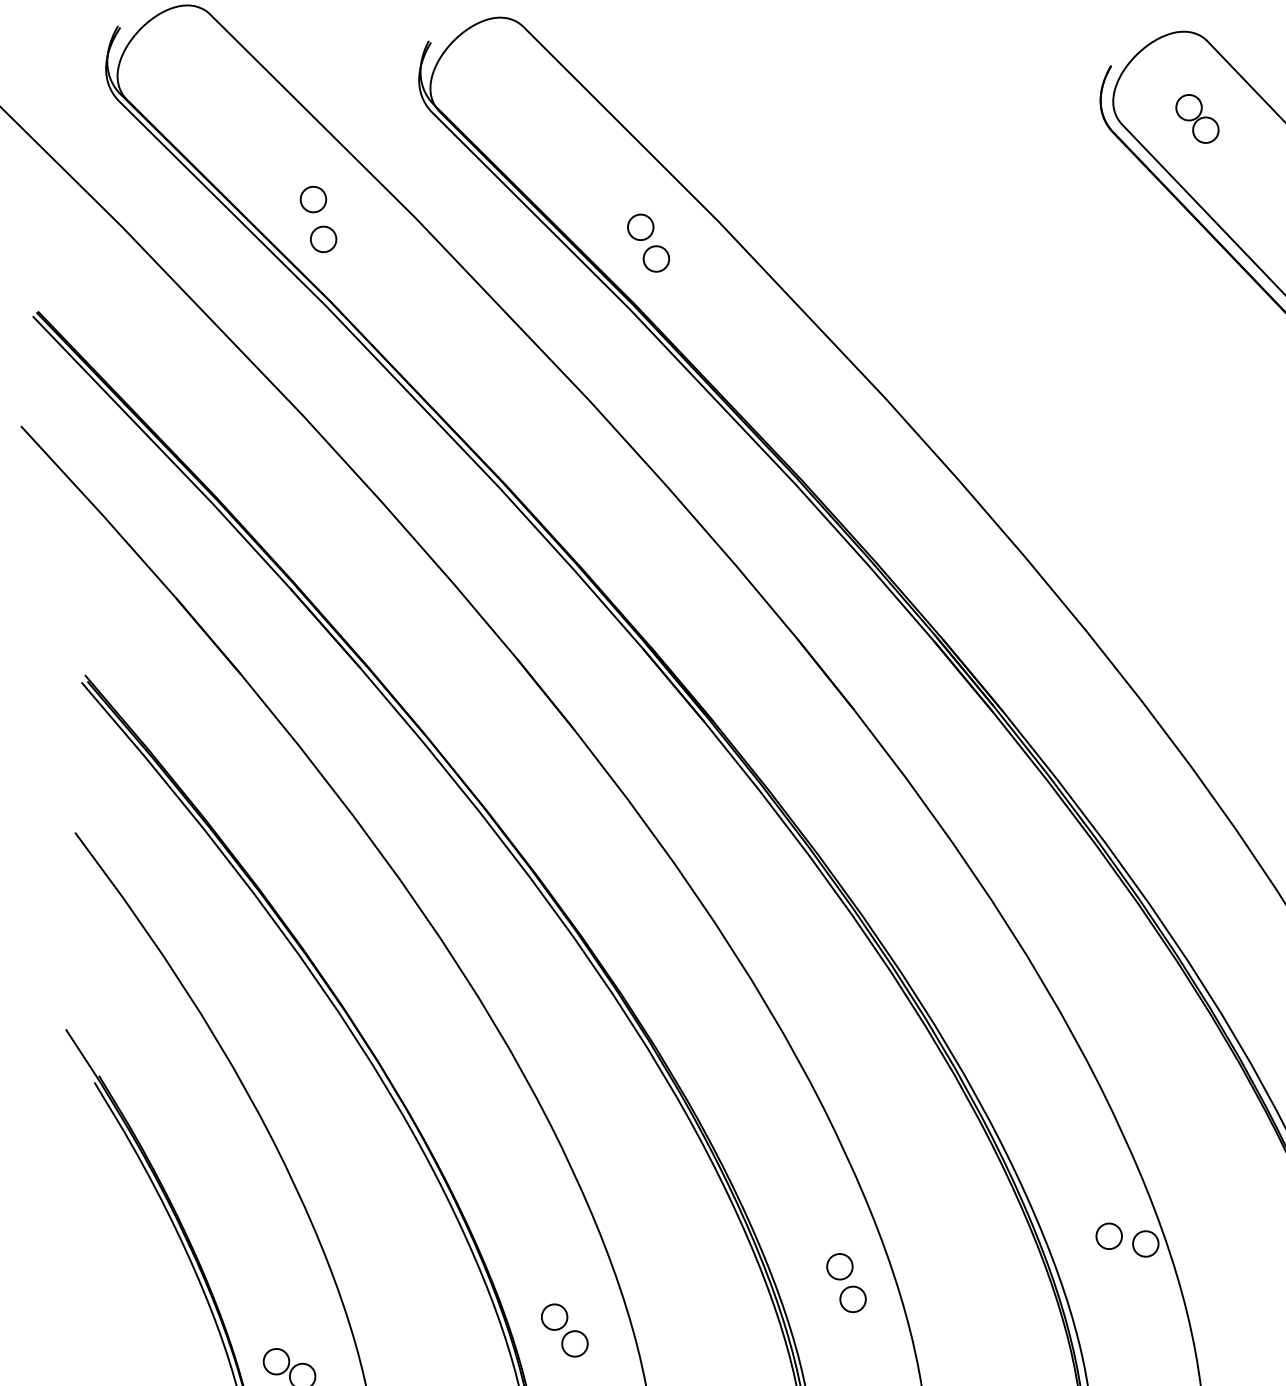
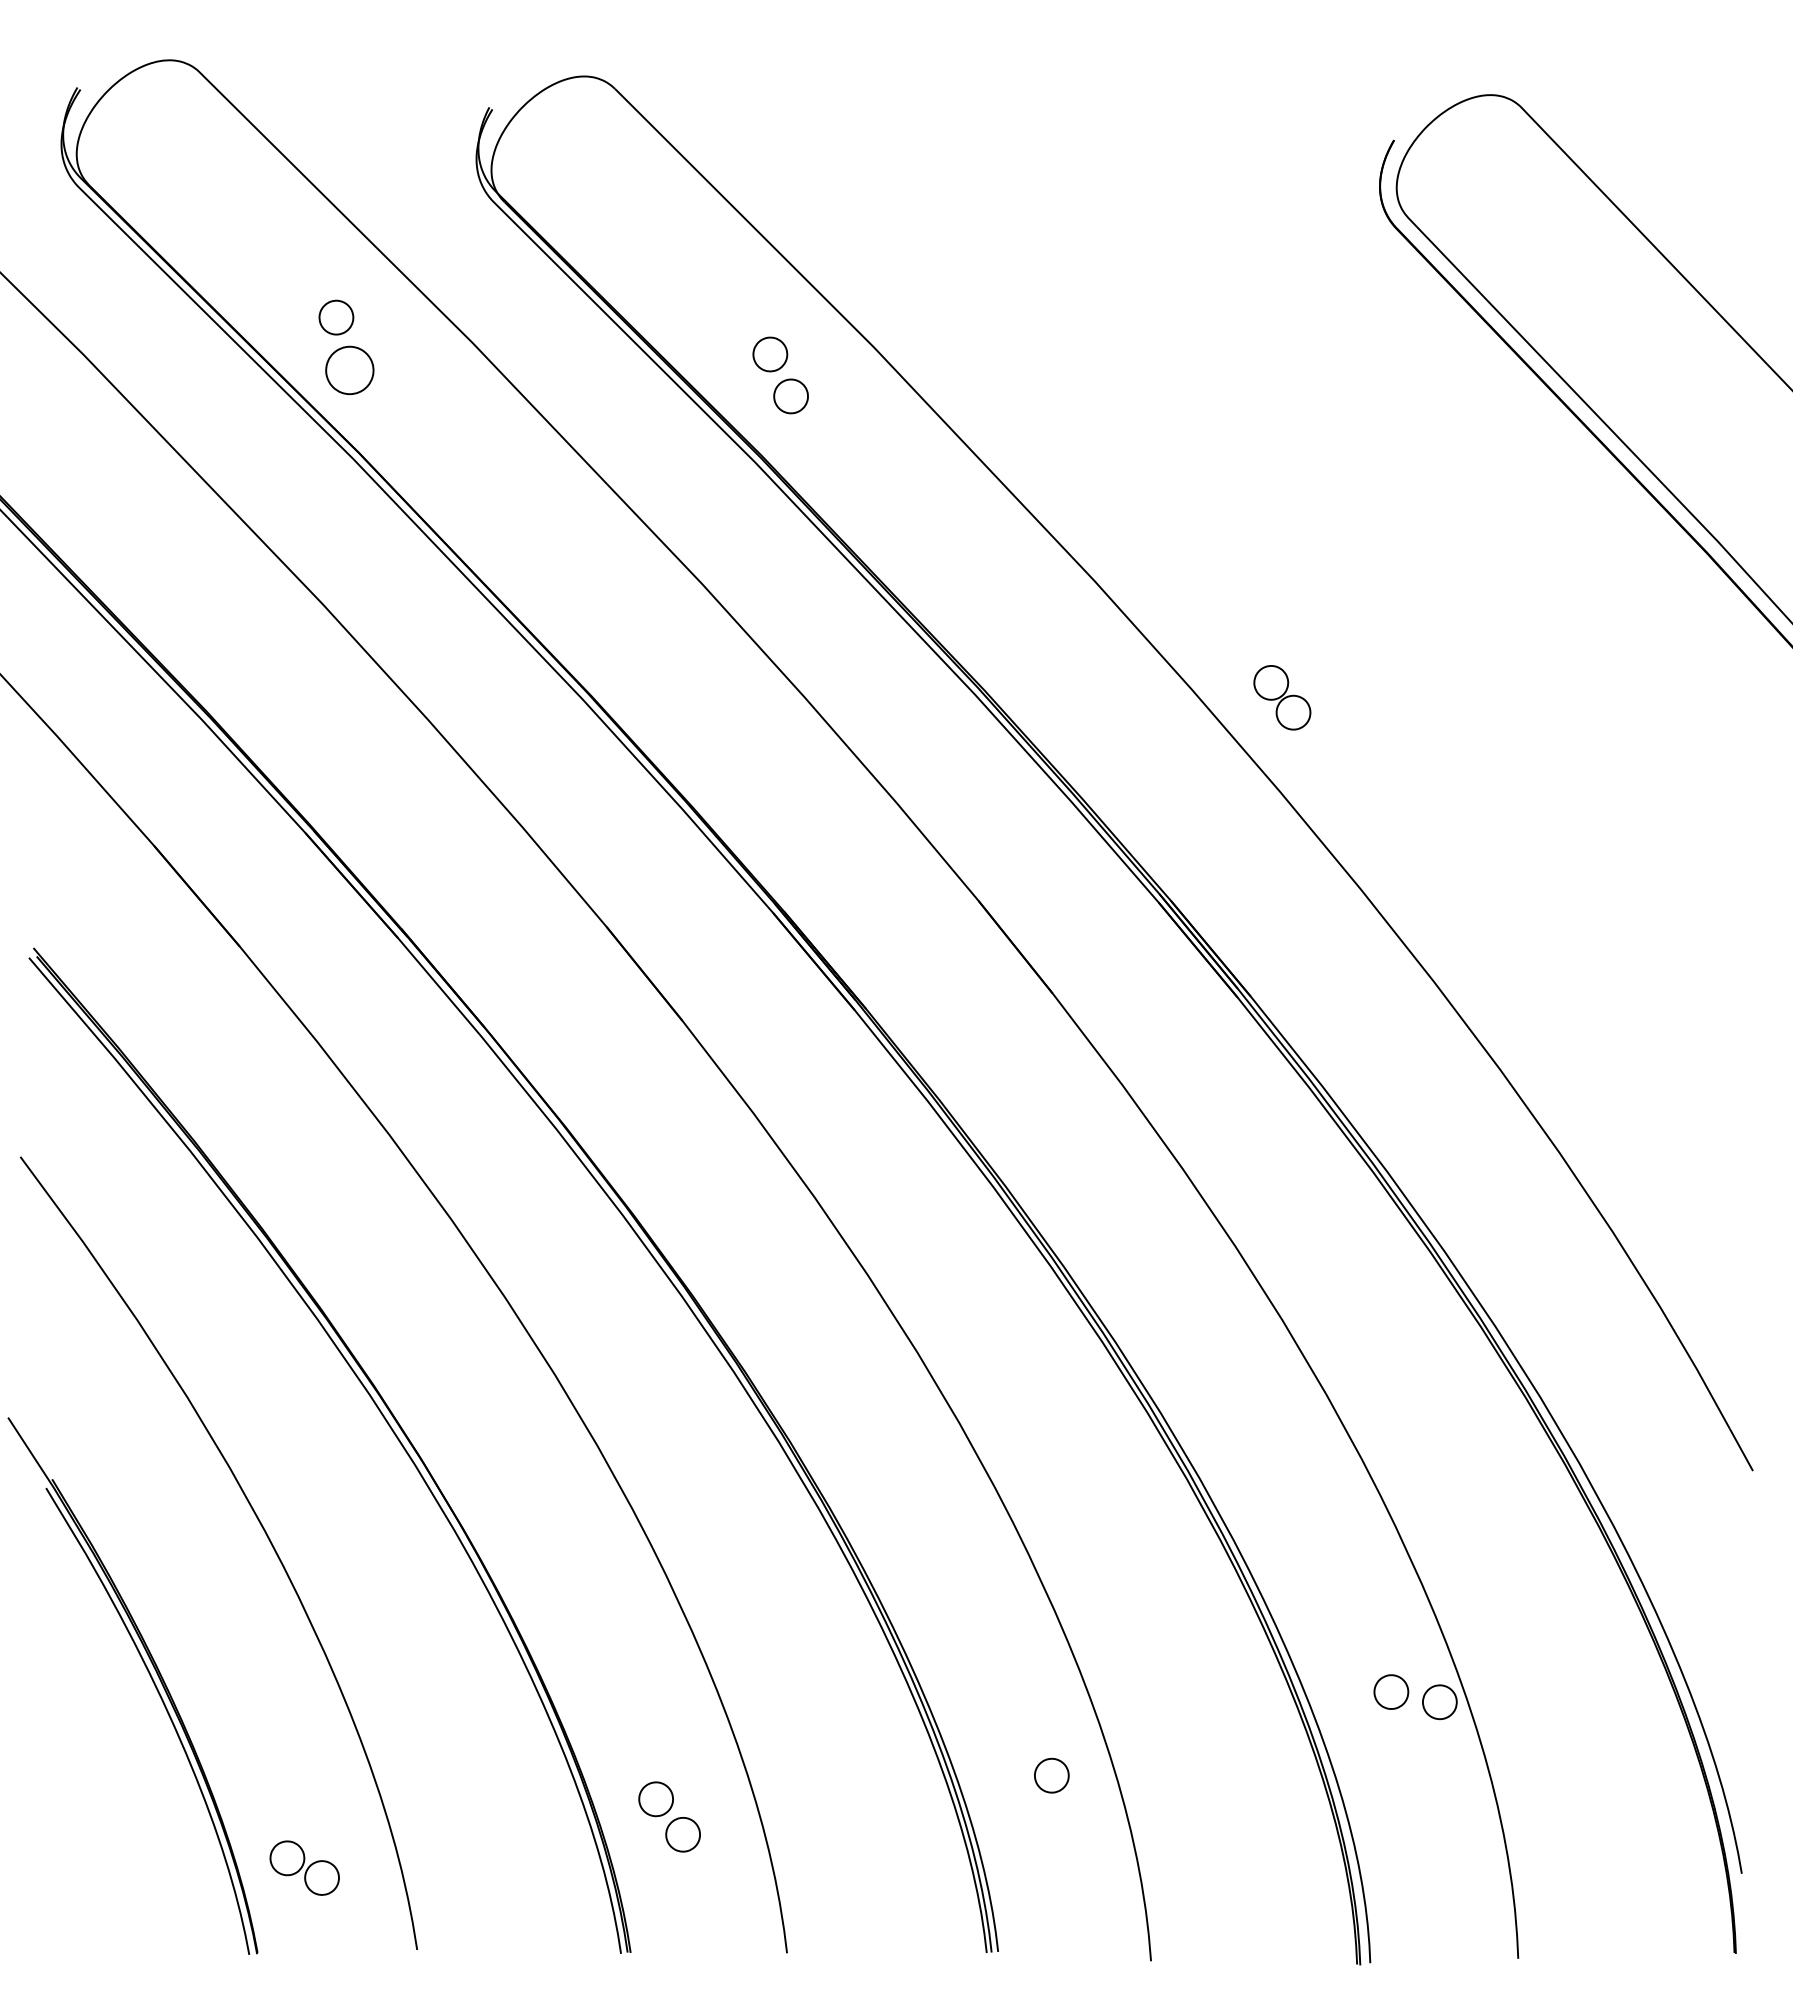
part: (1197, 118) -> (1282, 697), moved
part: (323, 239) -> (349, 370), size x1.4
part: (840, 1266) -> (1034, 1732), removed

